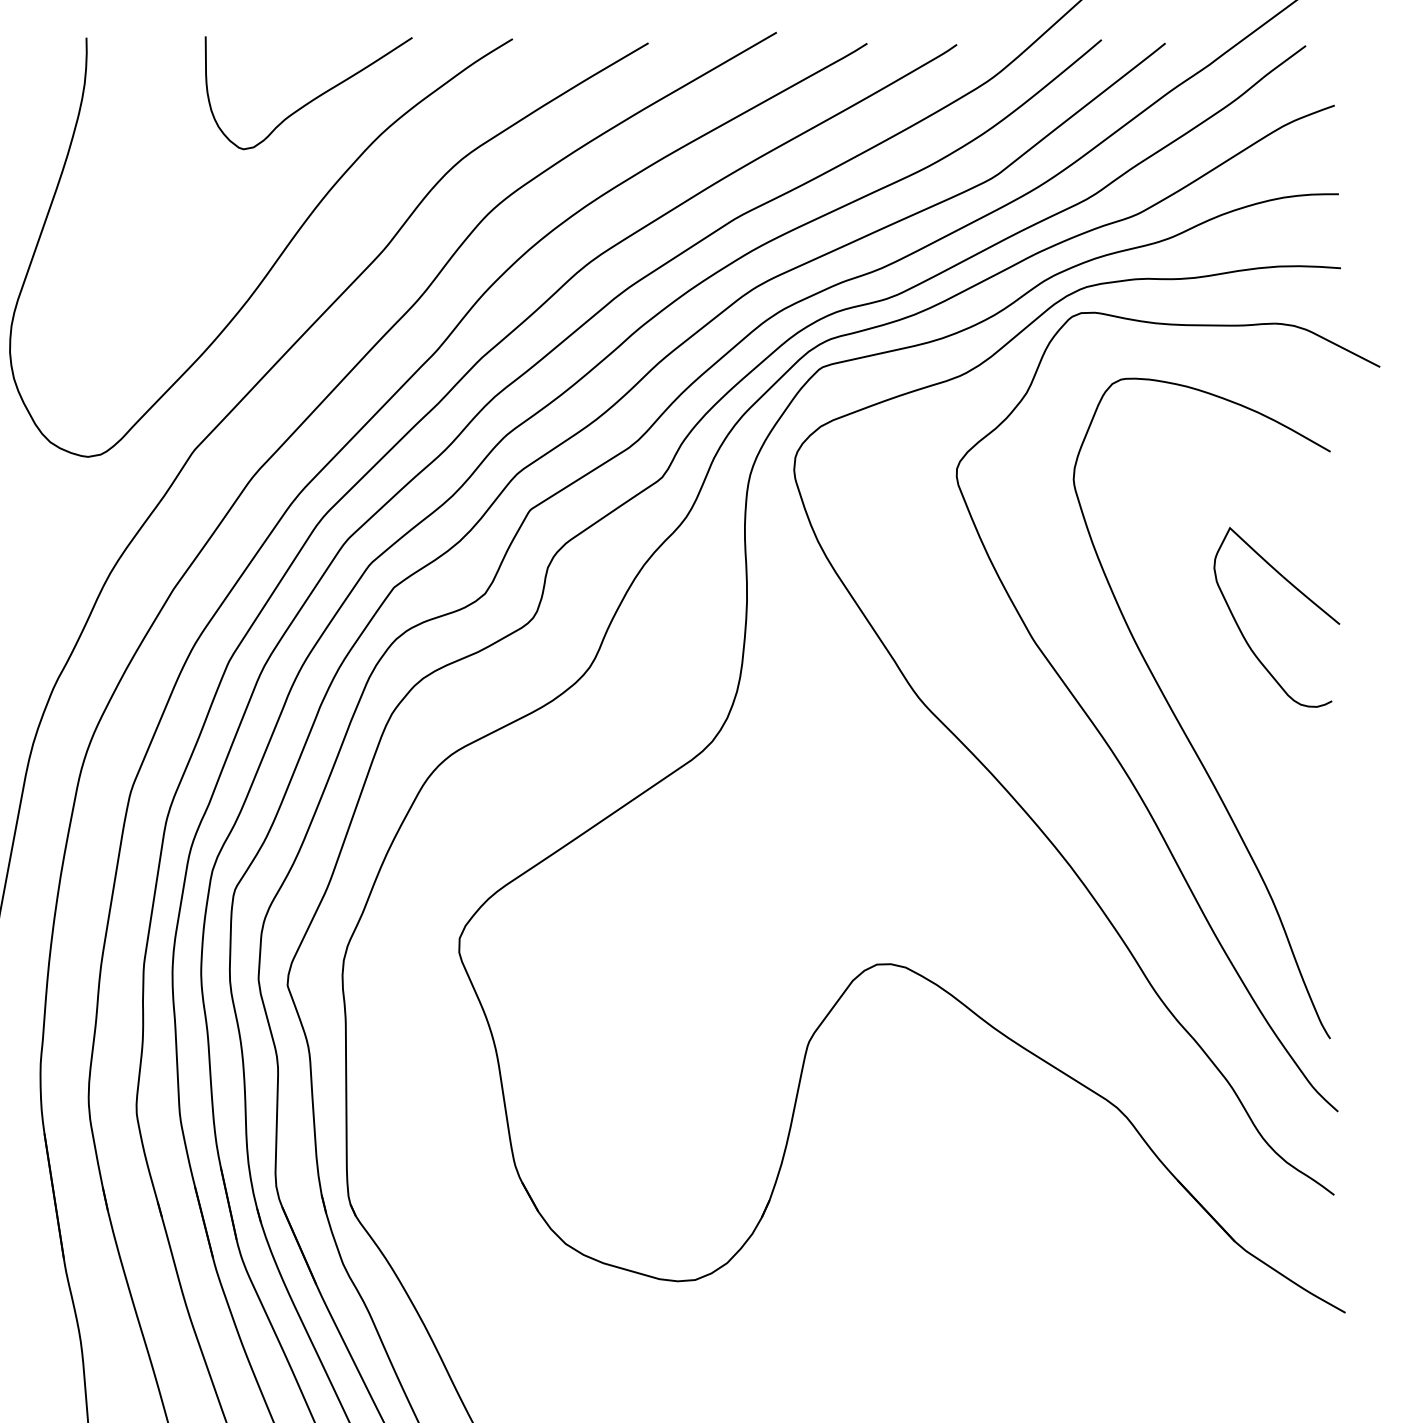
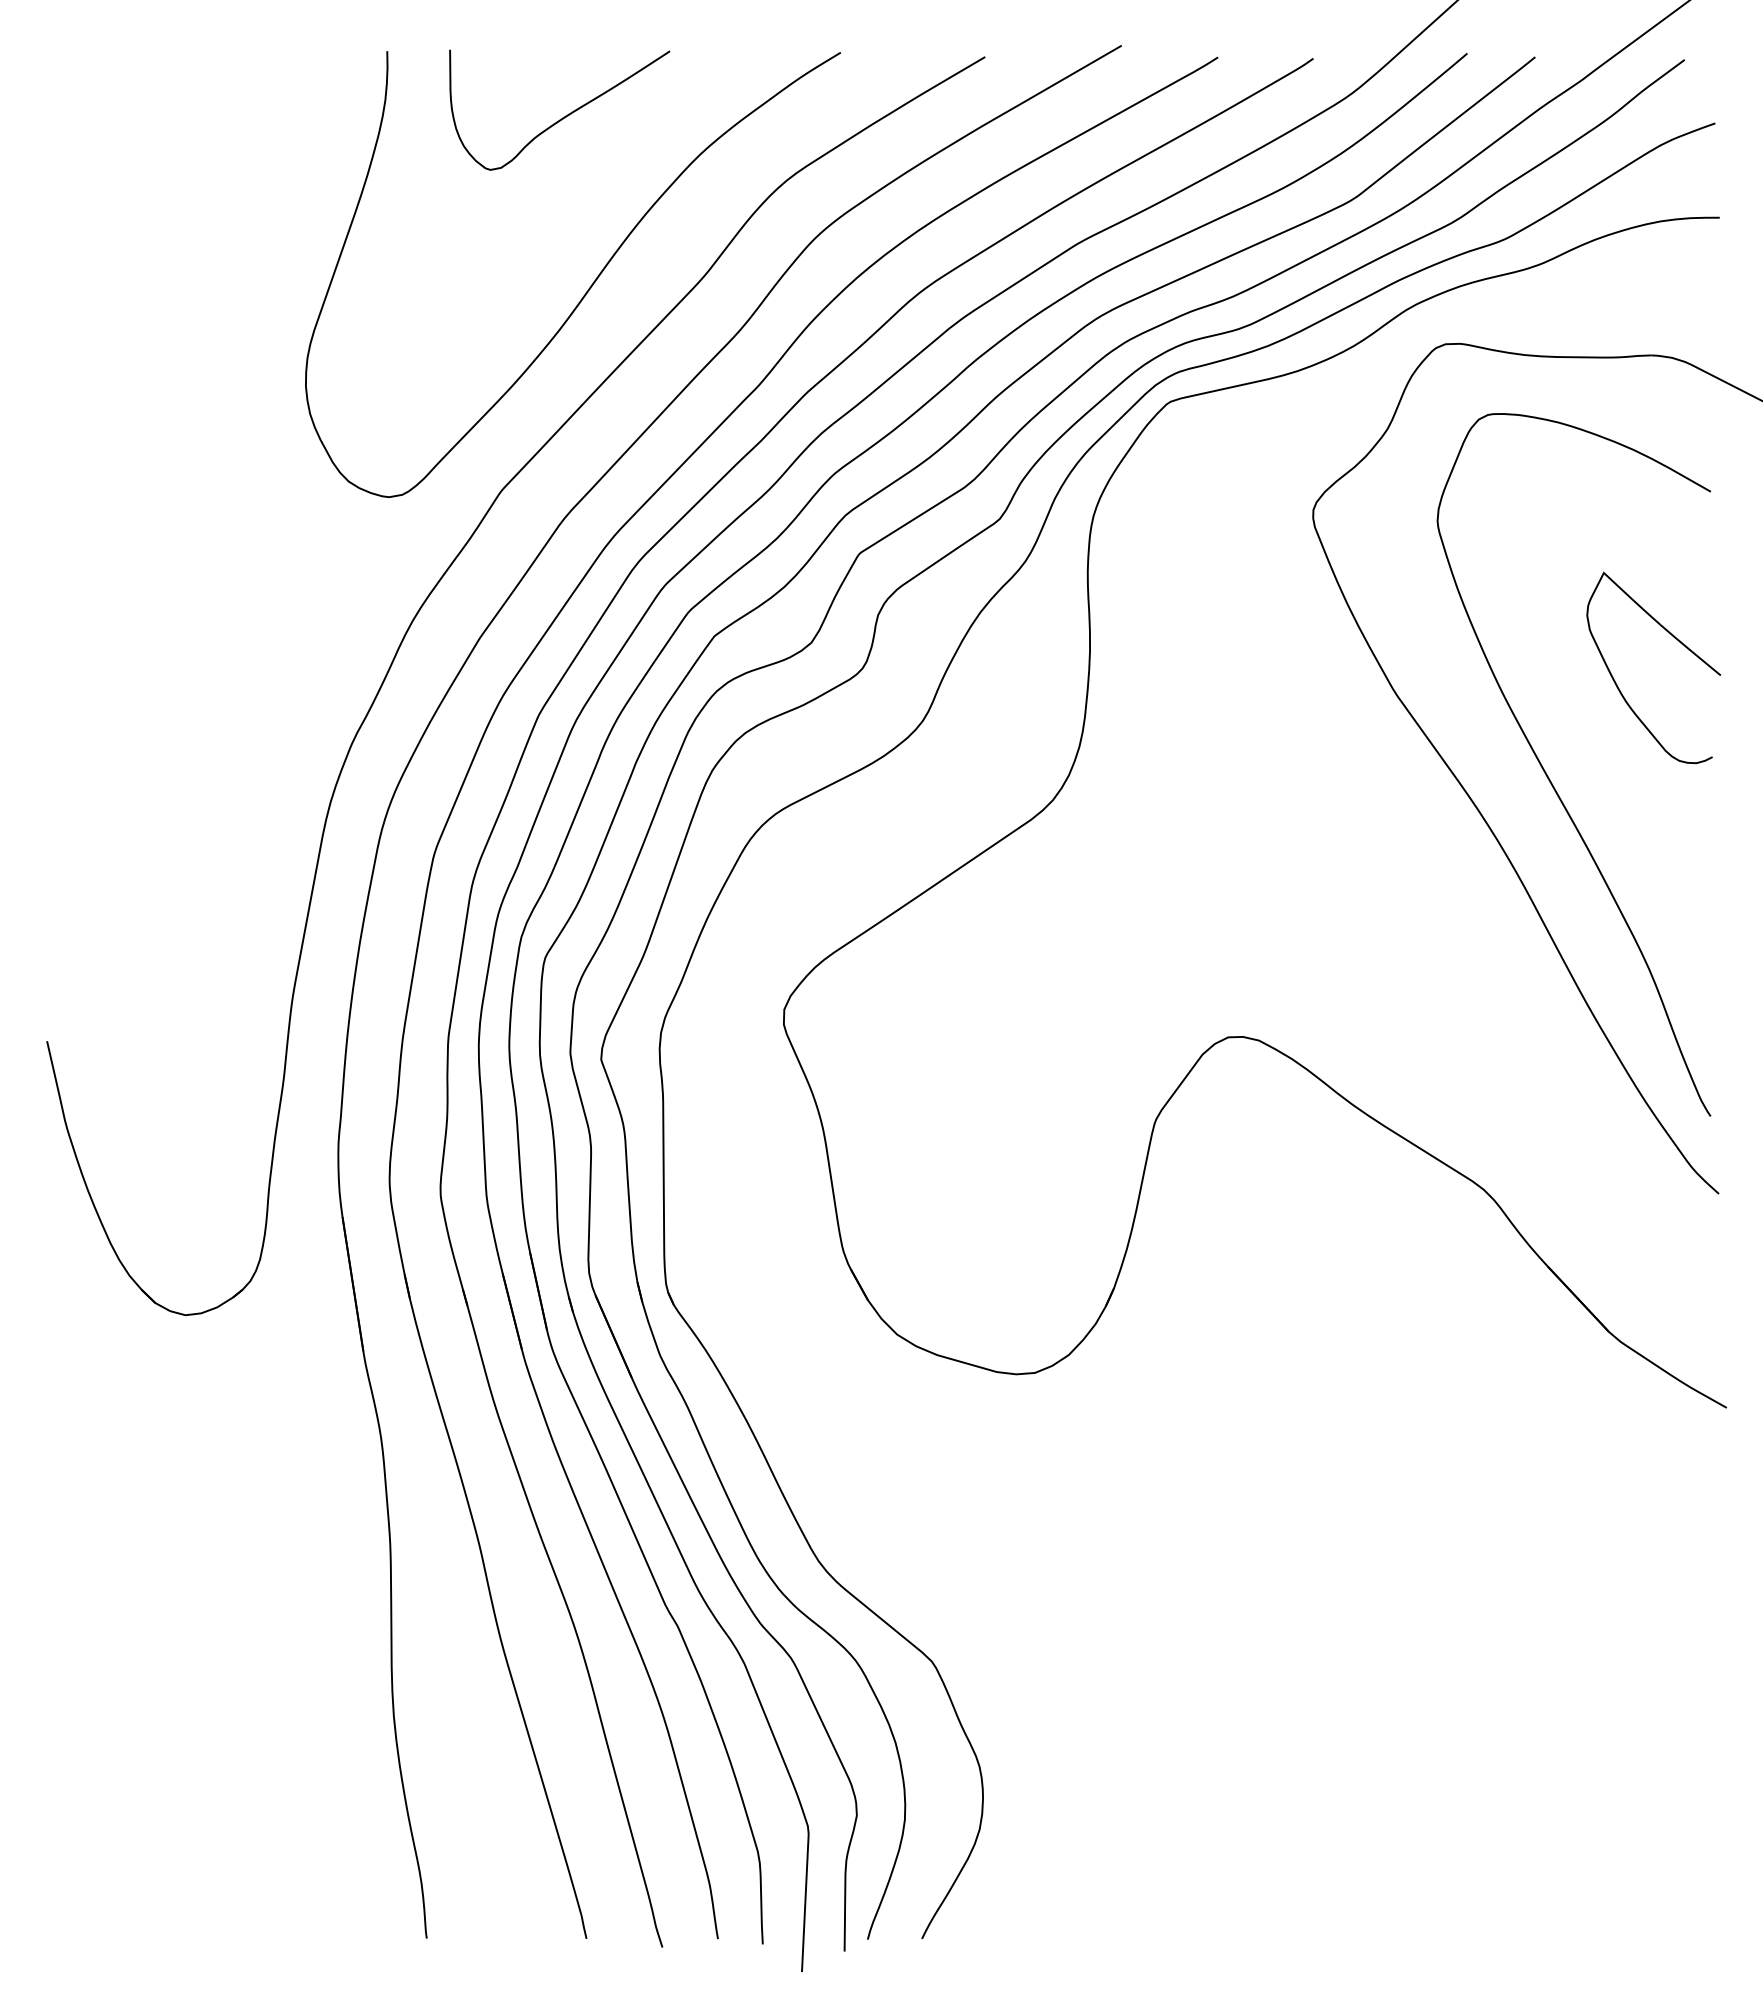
curve: (314, 98) -> (565, 115), moved
part: (1006, 788) -> (1366, 850), removed

